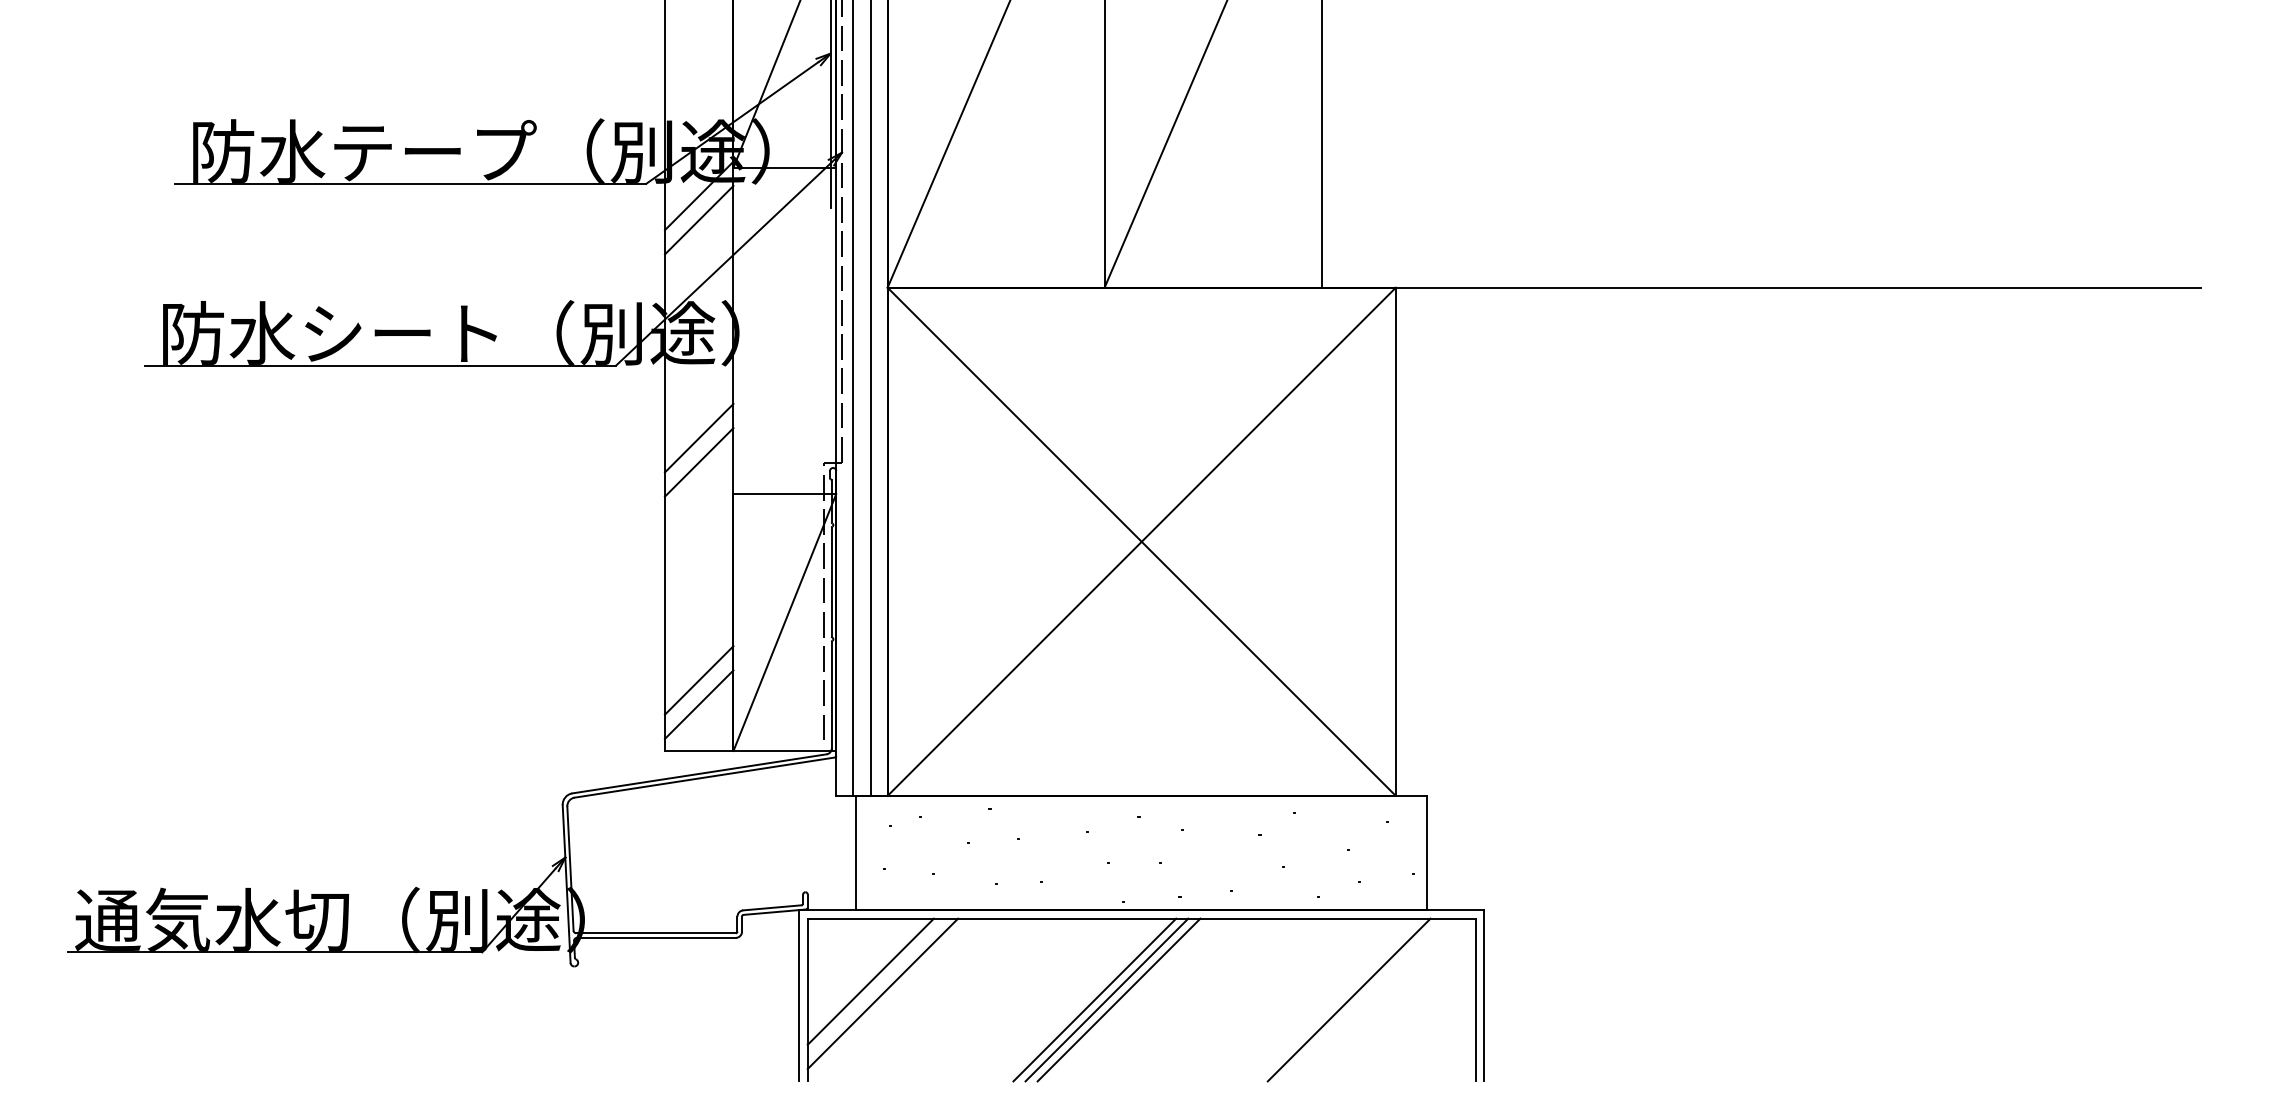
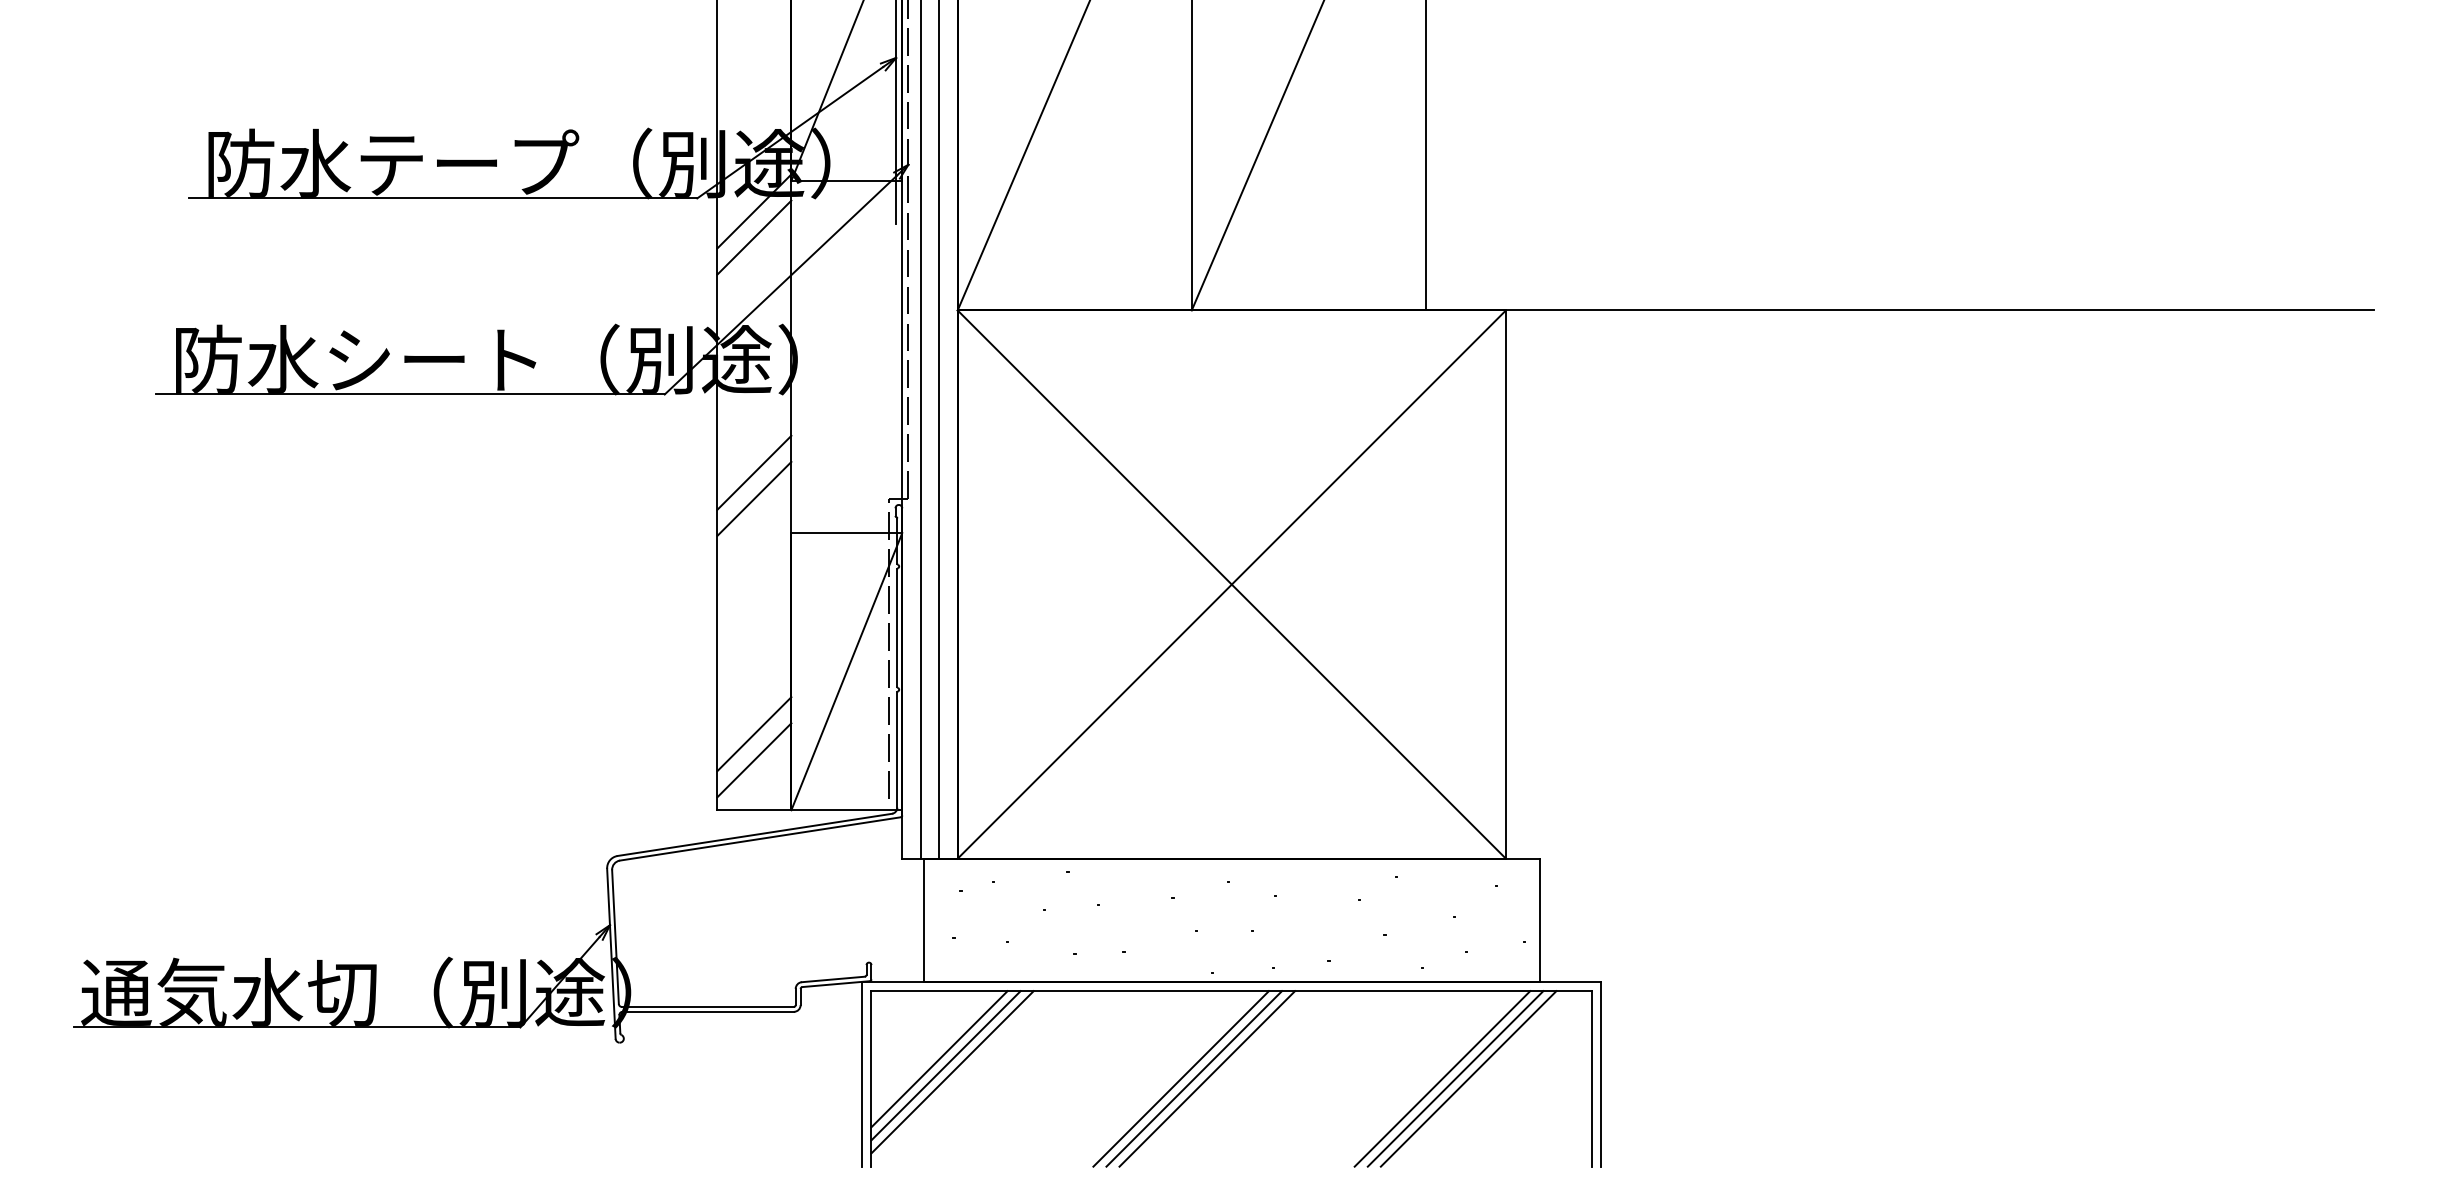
line: (876, 987) -> (945, 1065), added
line: (1336, 999) -> (1441, 1078), added
line: (1360, 999) -> (1467, 1078), added

